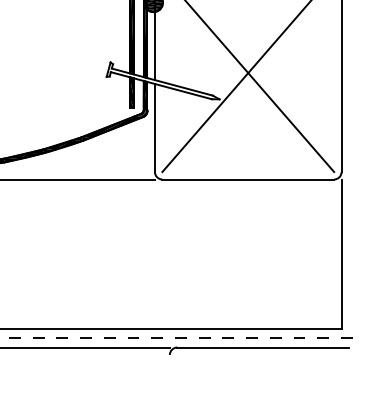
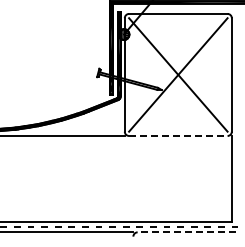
line: (248, 178) -> (178, 135), solid -> dashed
line: (262, 347) -> (186, 232), solid -> dashed

